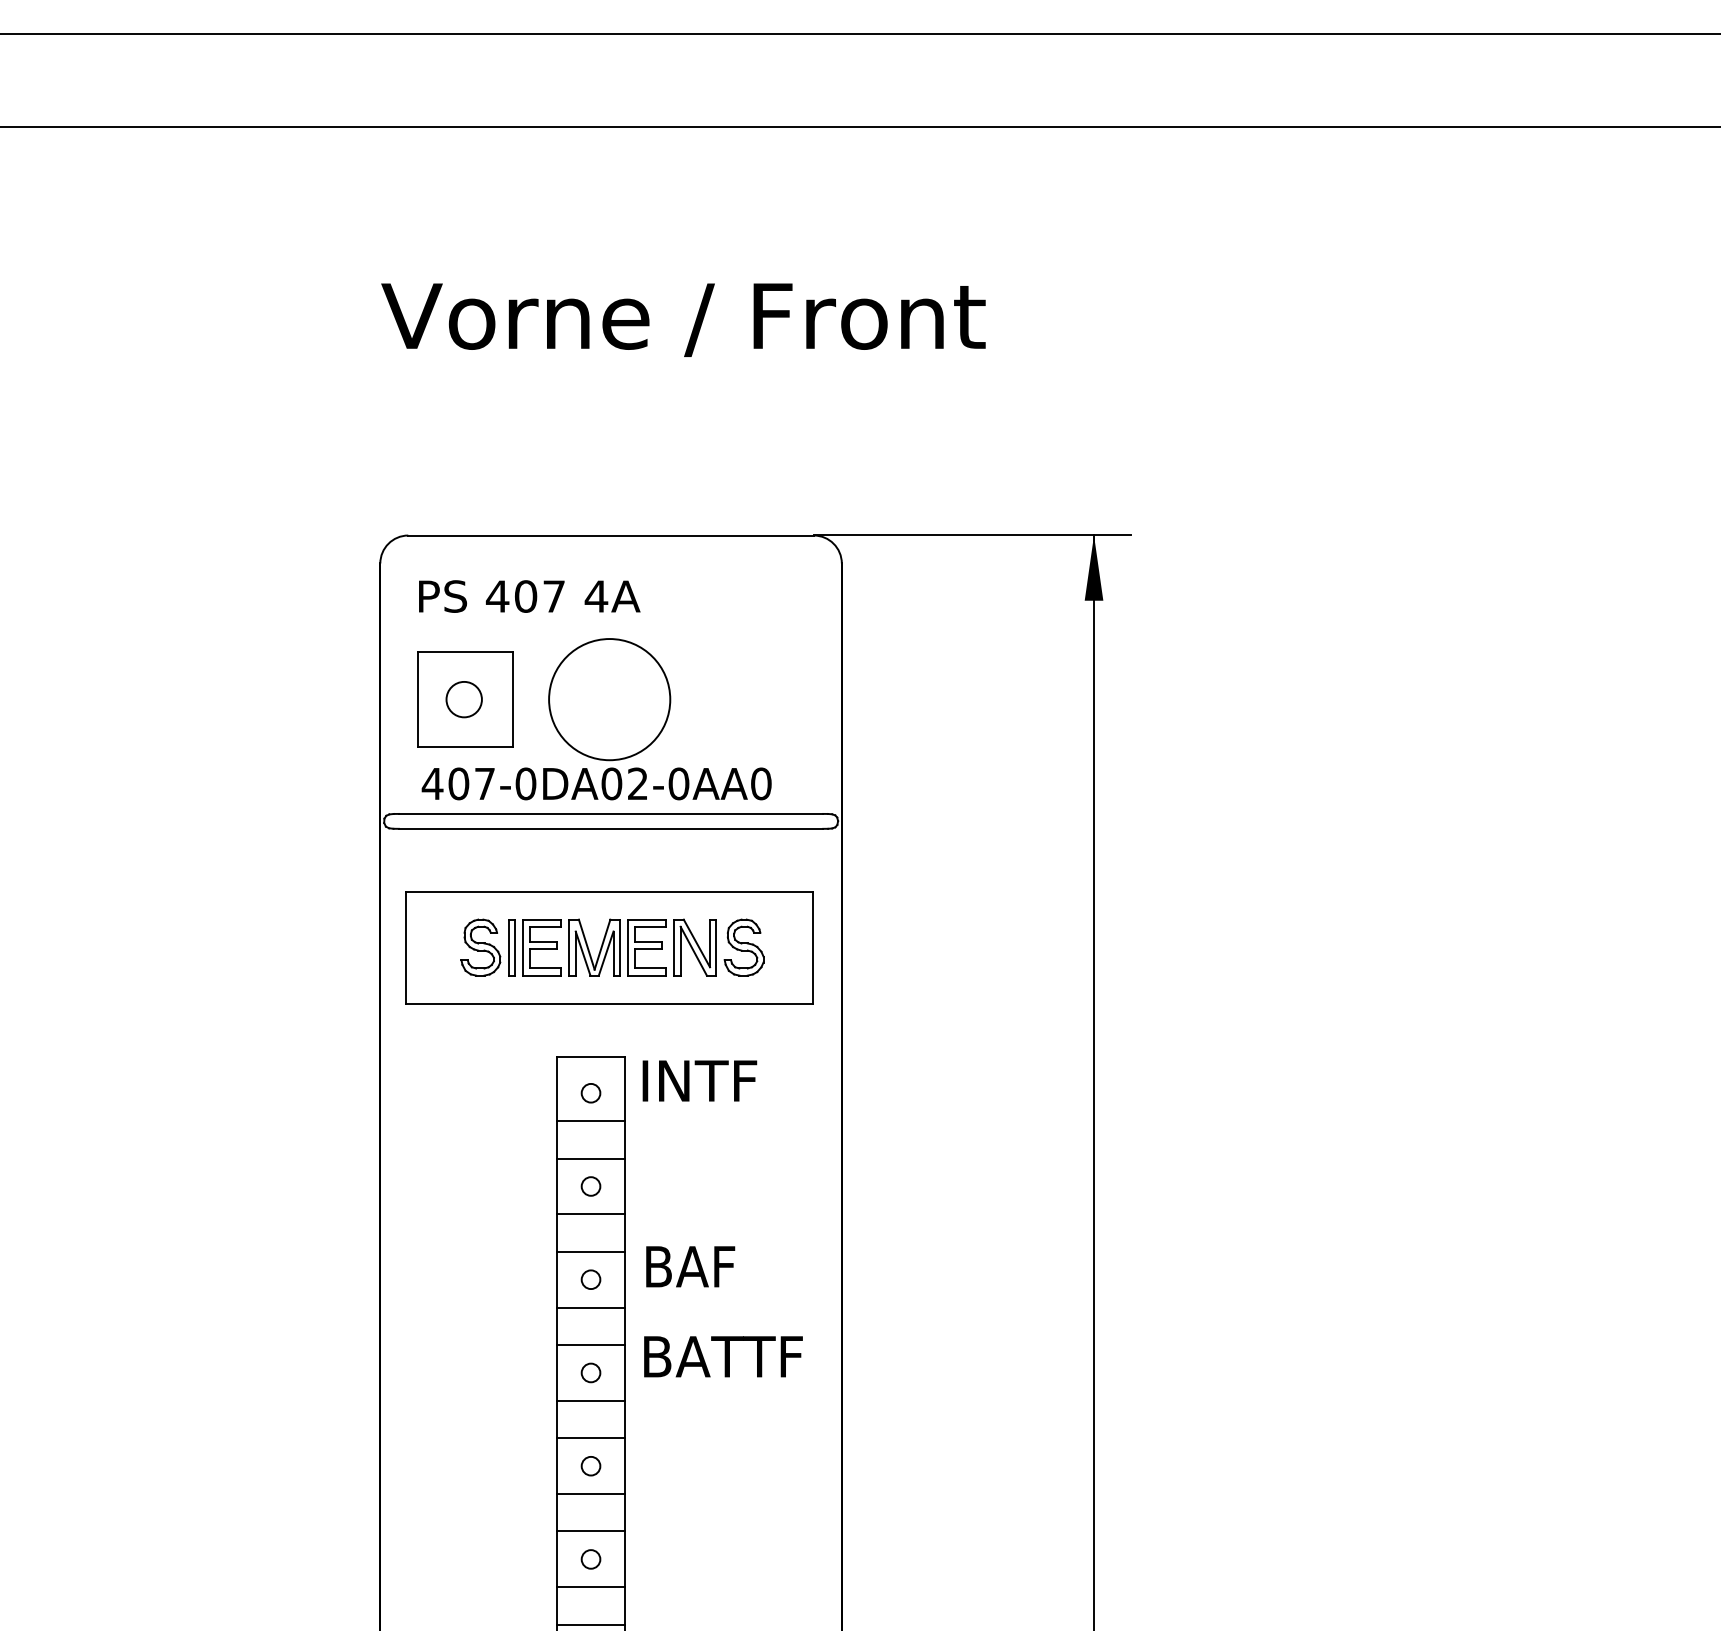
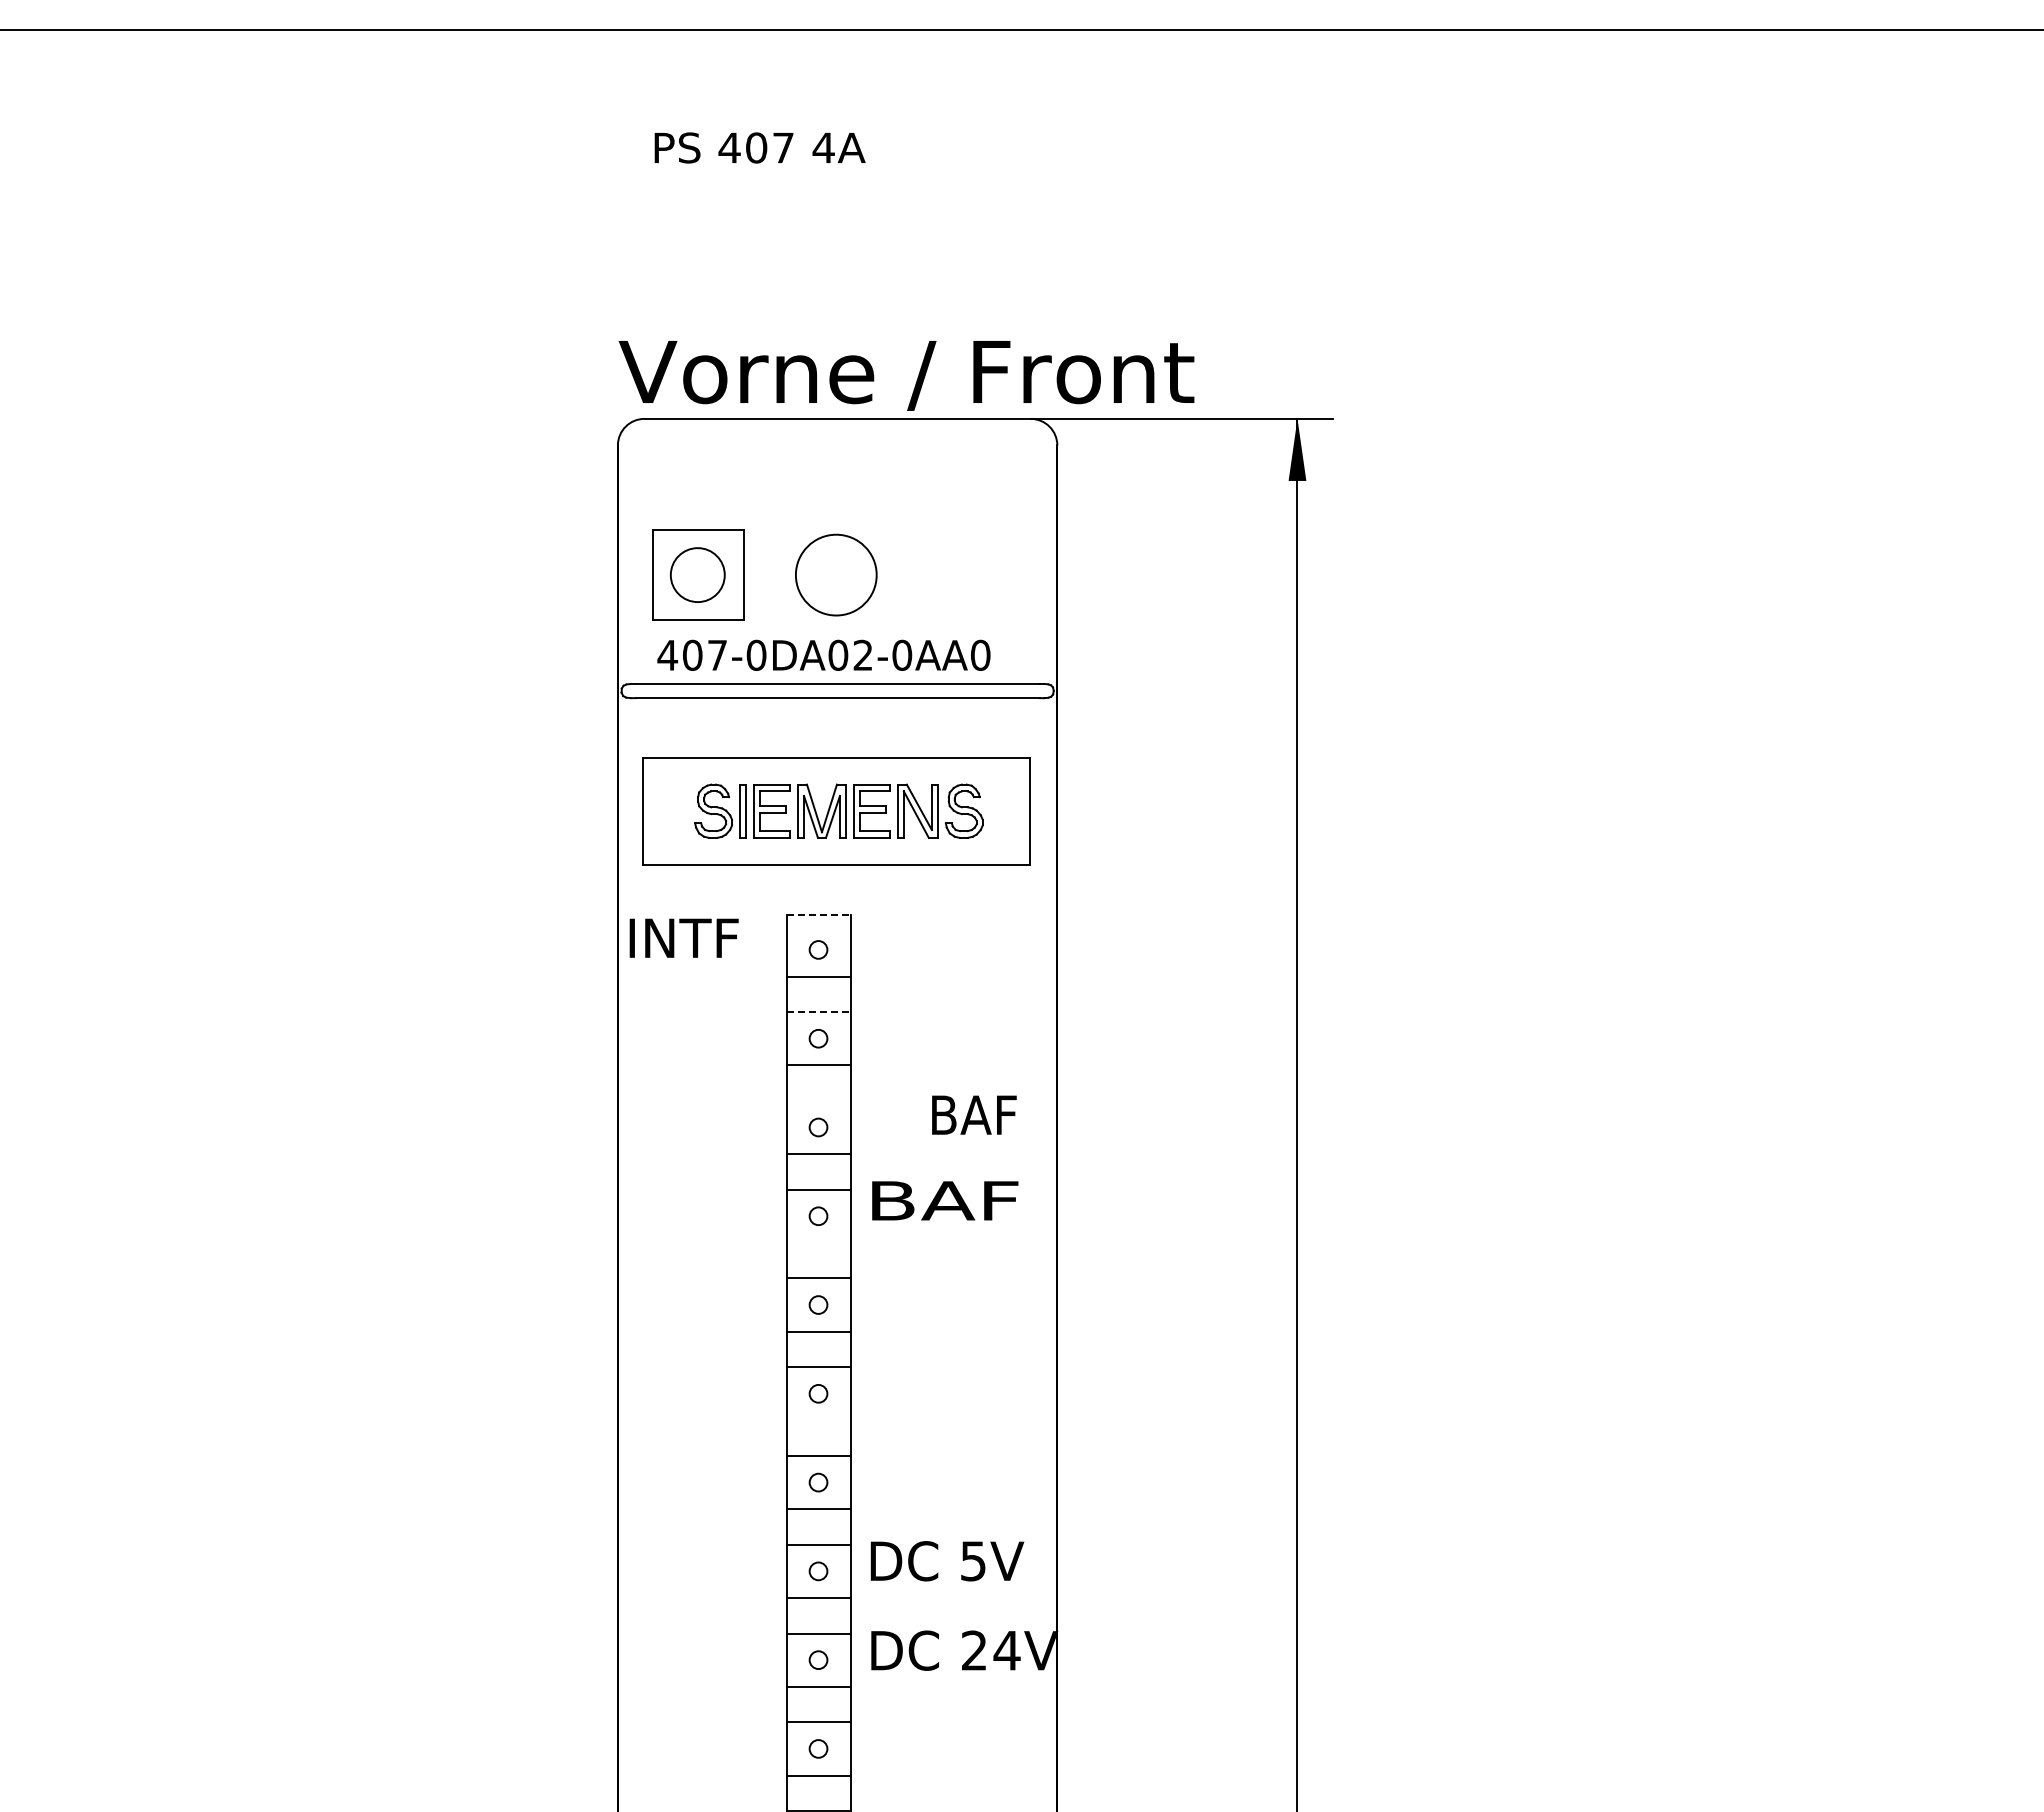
text: (683, 319) -> (906, 375), moved
text: (529, 596) -> (759, 147), moved
circle: (463, 698) -> (697, 574), size x1.6
circle: (609, 698) -> (836, 574), size x0.7
line: (590, 1057) -> (818, 915), solid -> dashed
text: (699, 1080) -> (683, 937), moved
line: (590, 1158) -> (818, 1012), solid -> dashed
line: (590, 1251) -> (818, 1100), removed
text: (690, 1266) -> (974, 1114), moved
text: (723, 1356) -> (944, 1200), BATTF -> BAF
line: (590, 1400) -> (818, 1242), removed
line: (590, 1587) -> (818, 1420), removed

